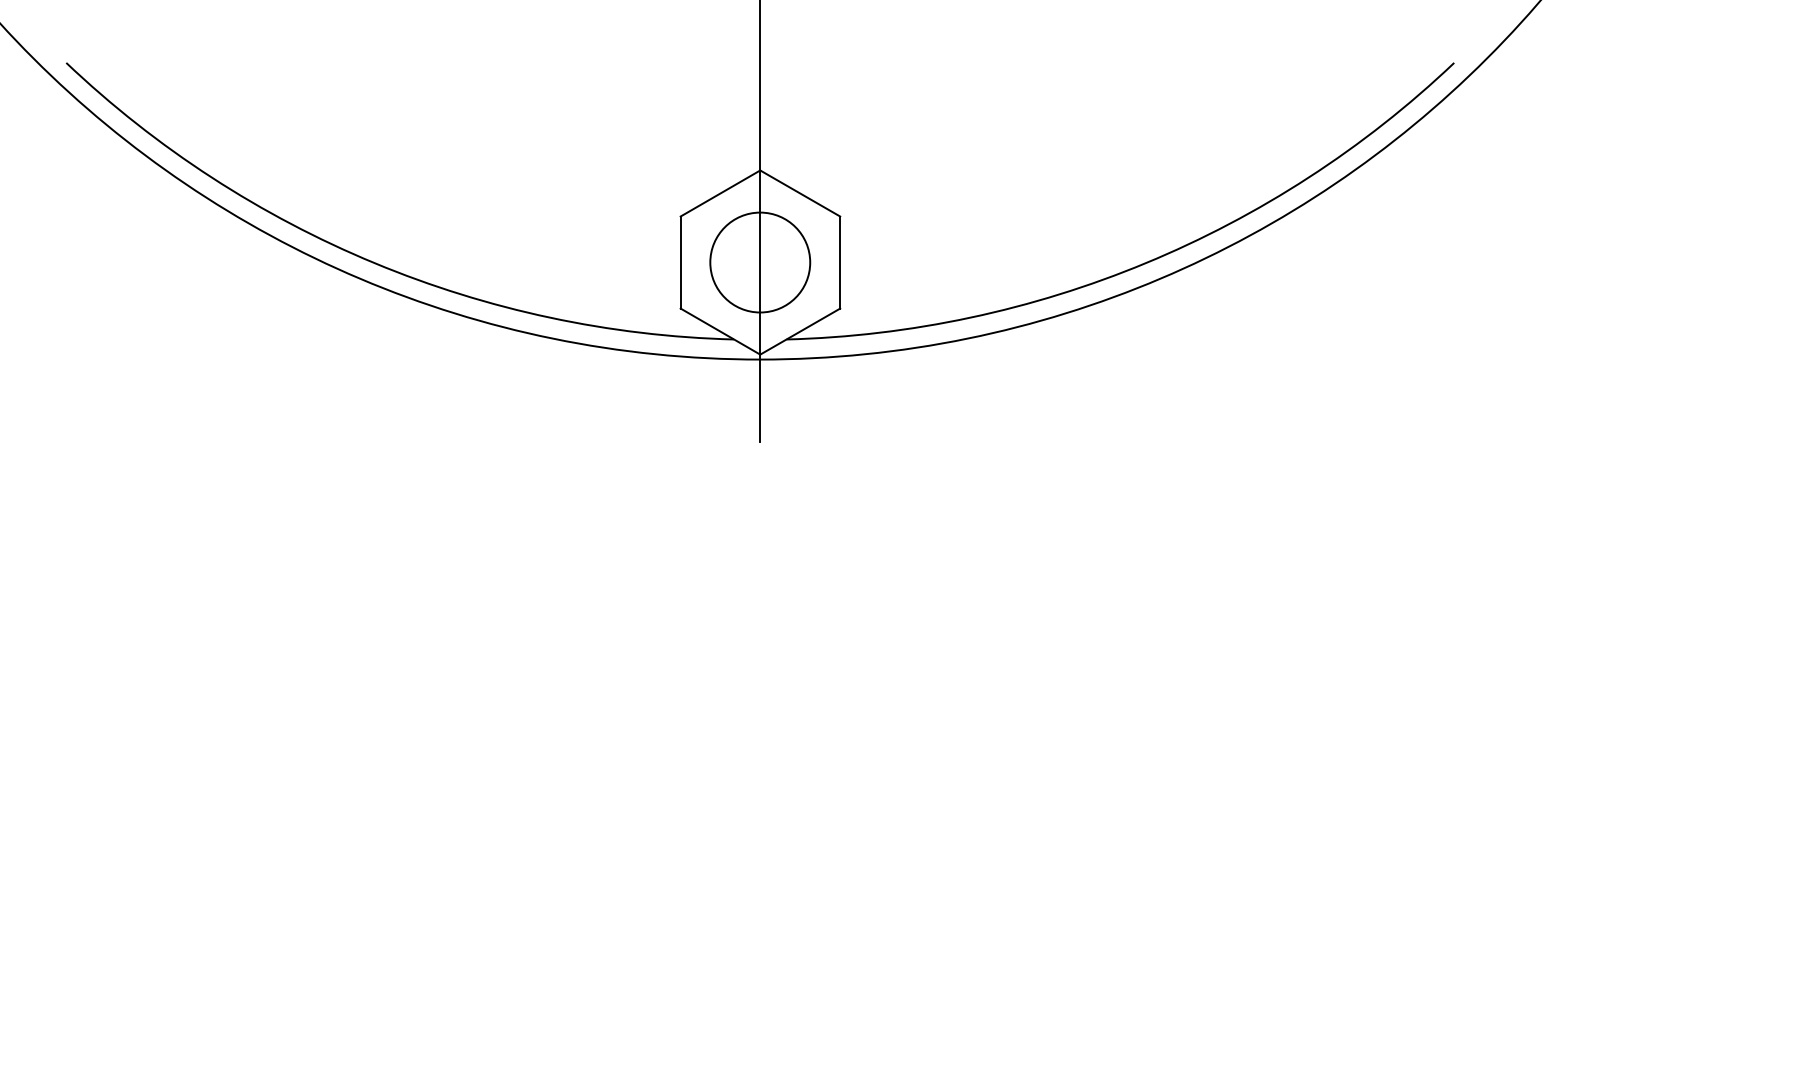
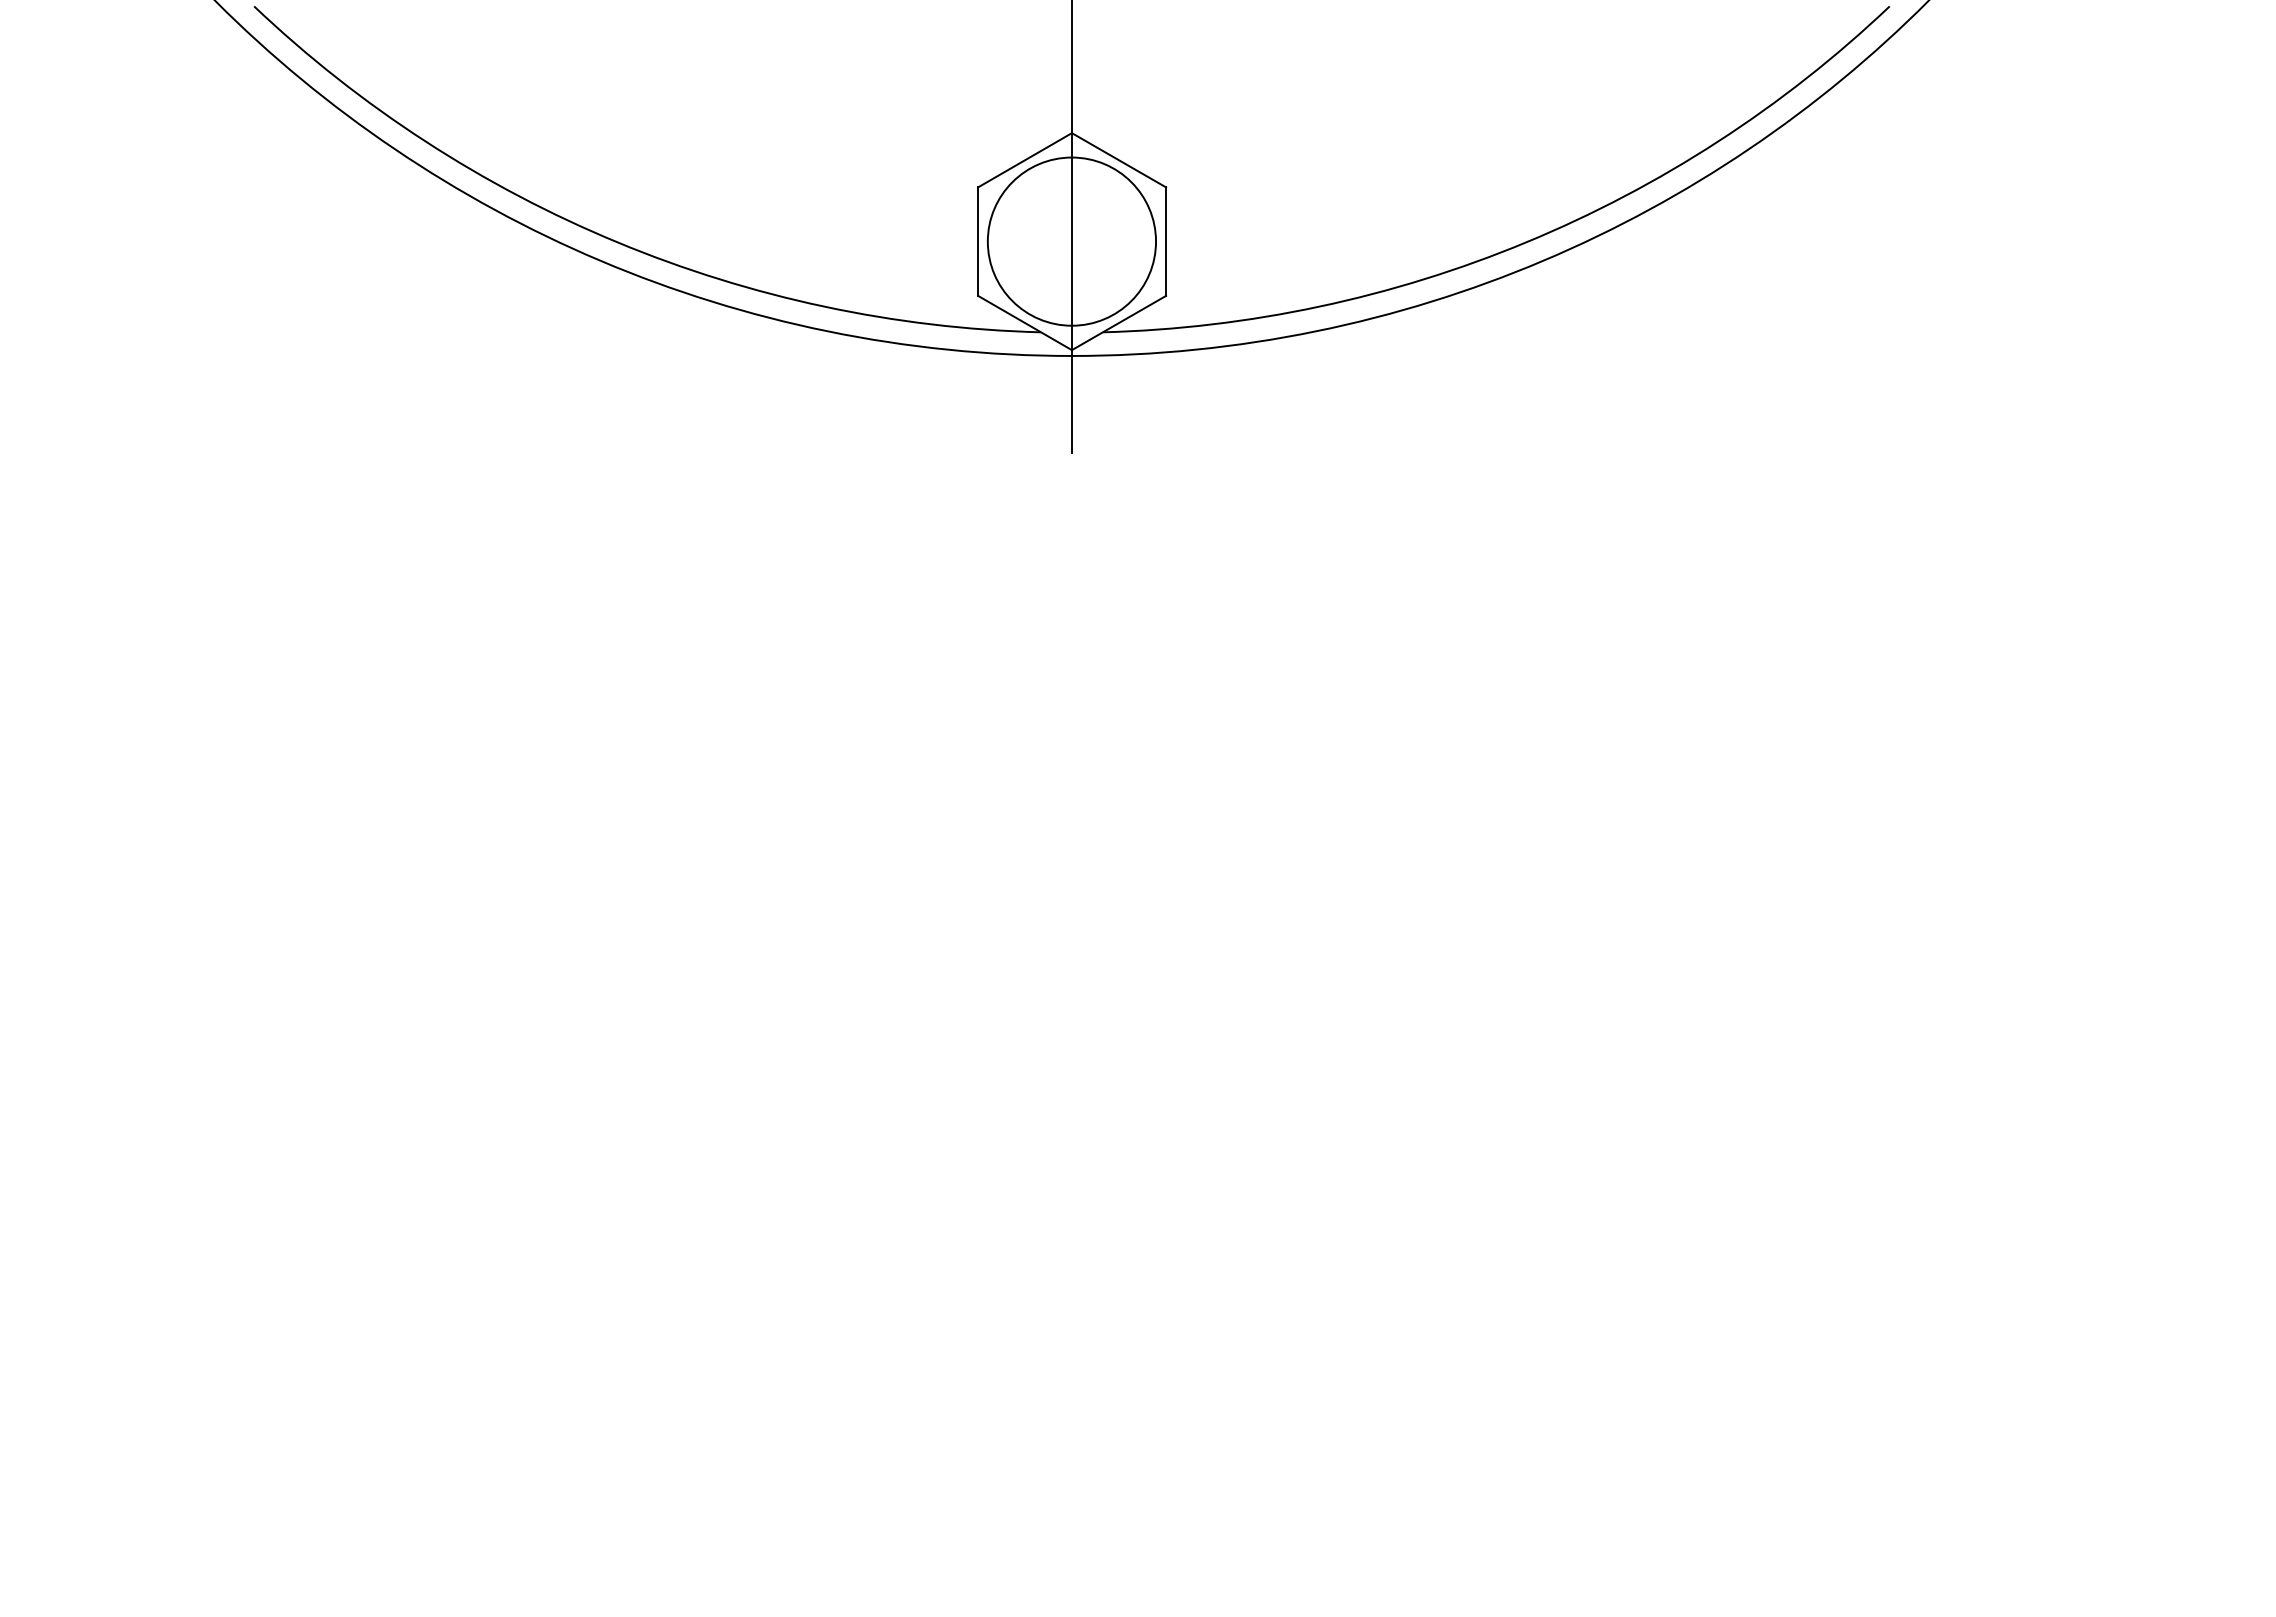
circle: (759, 262) -> (1071, 241), size x1.43

